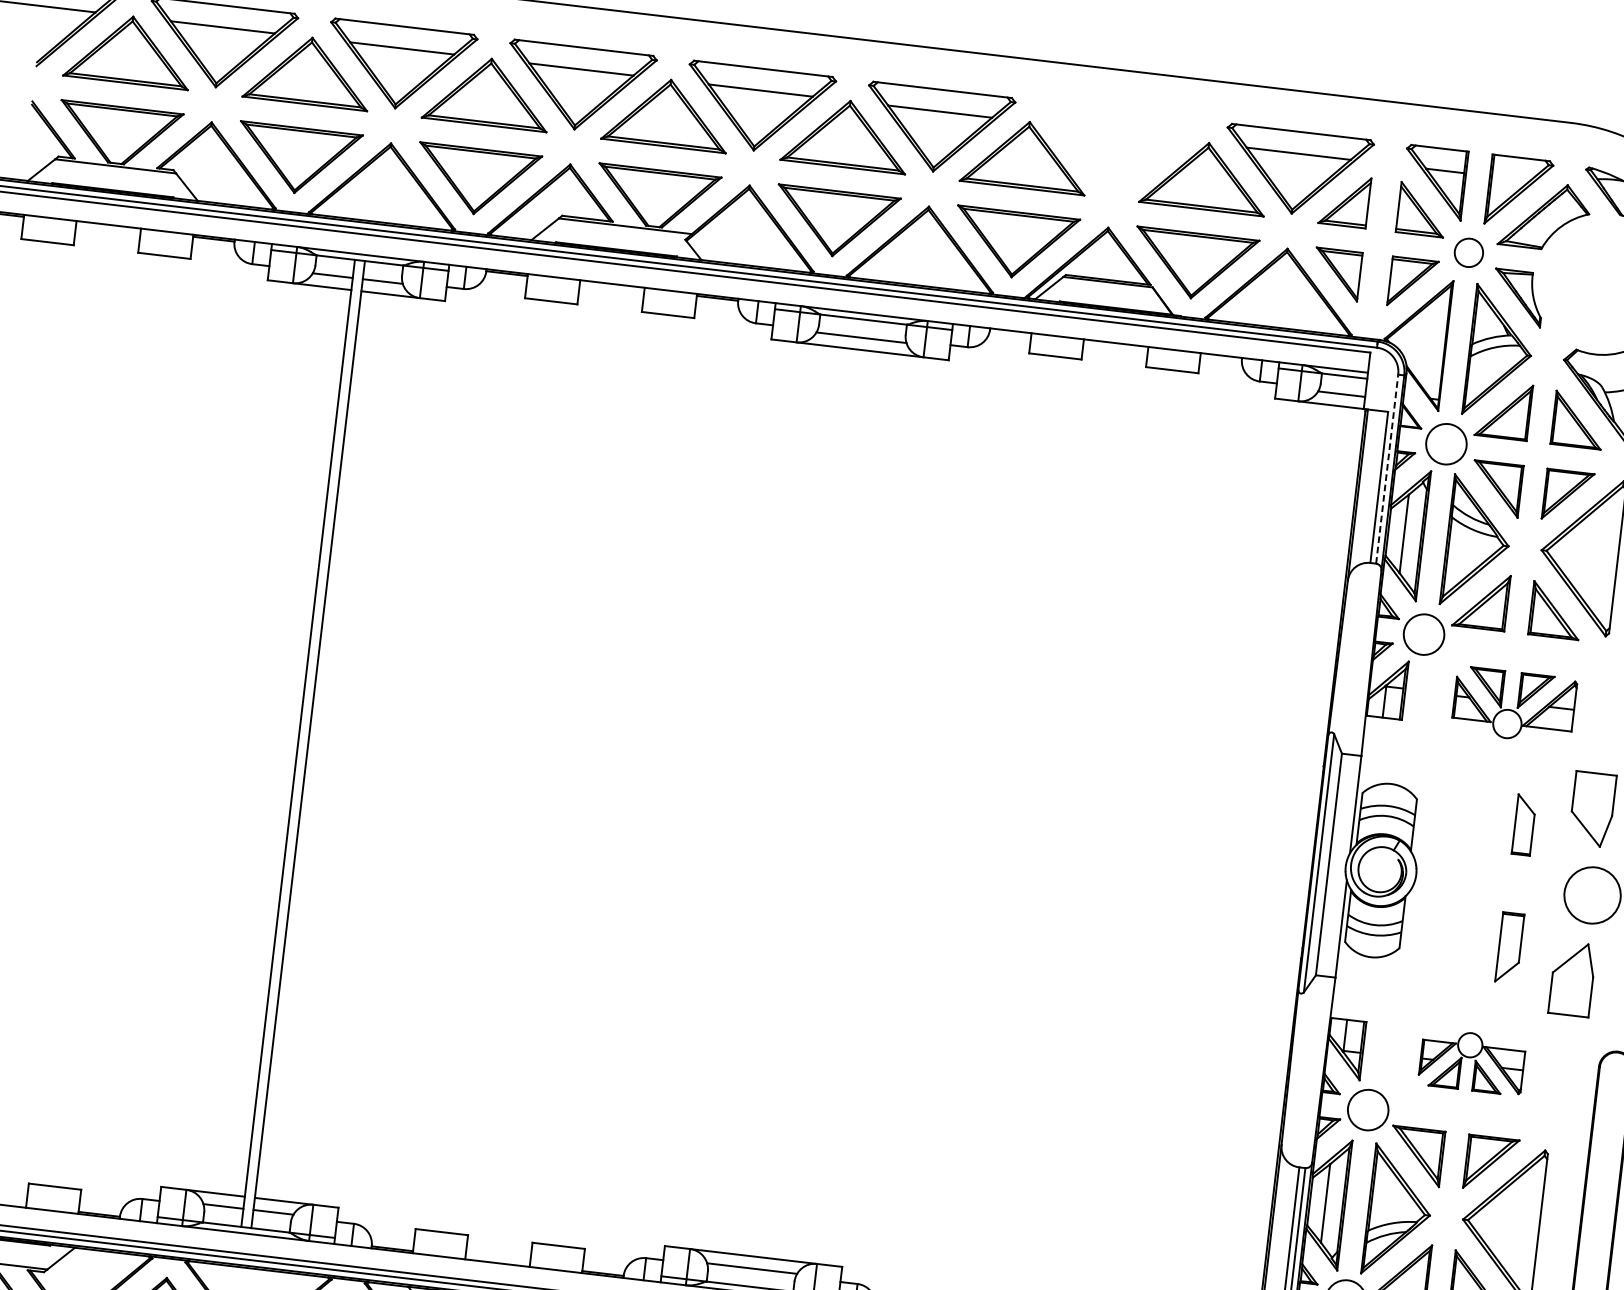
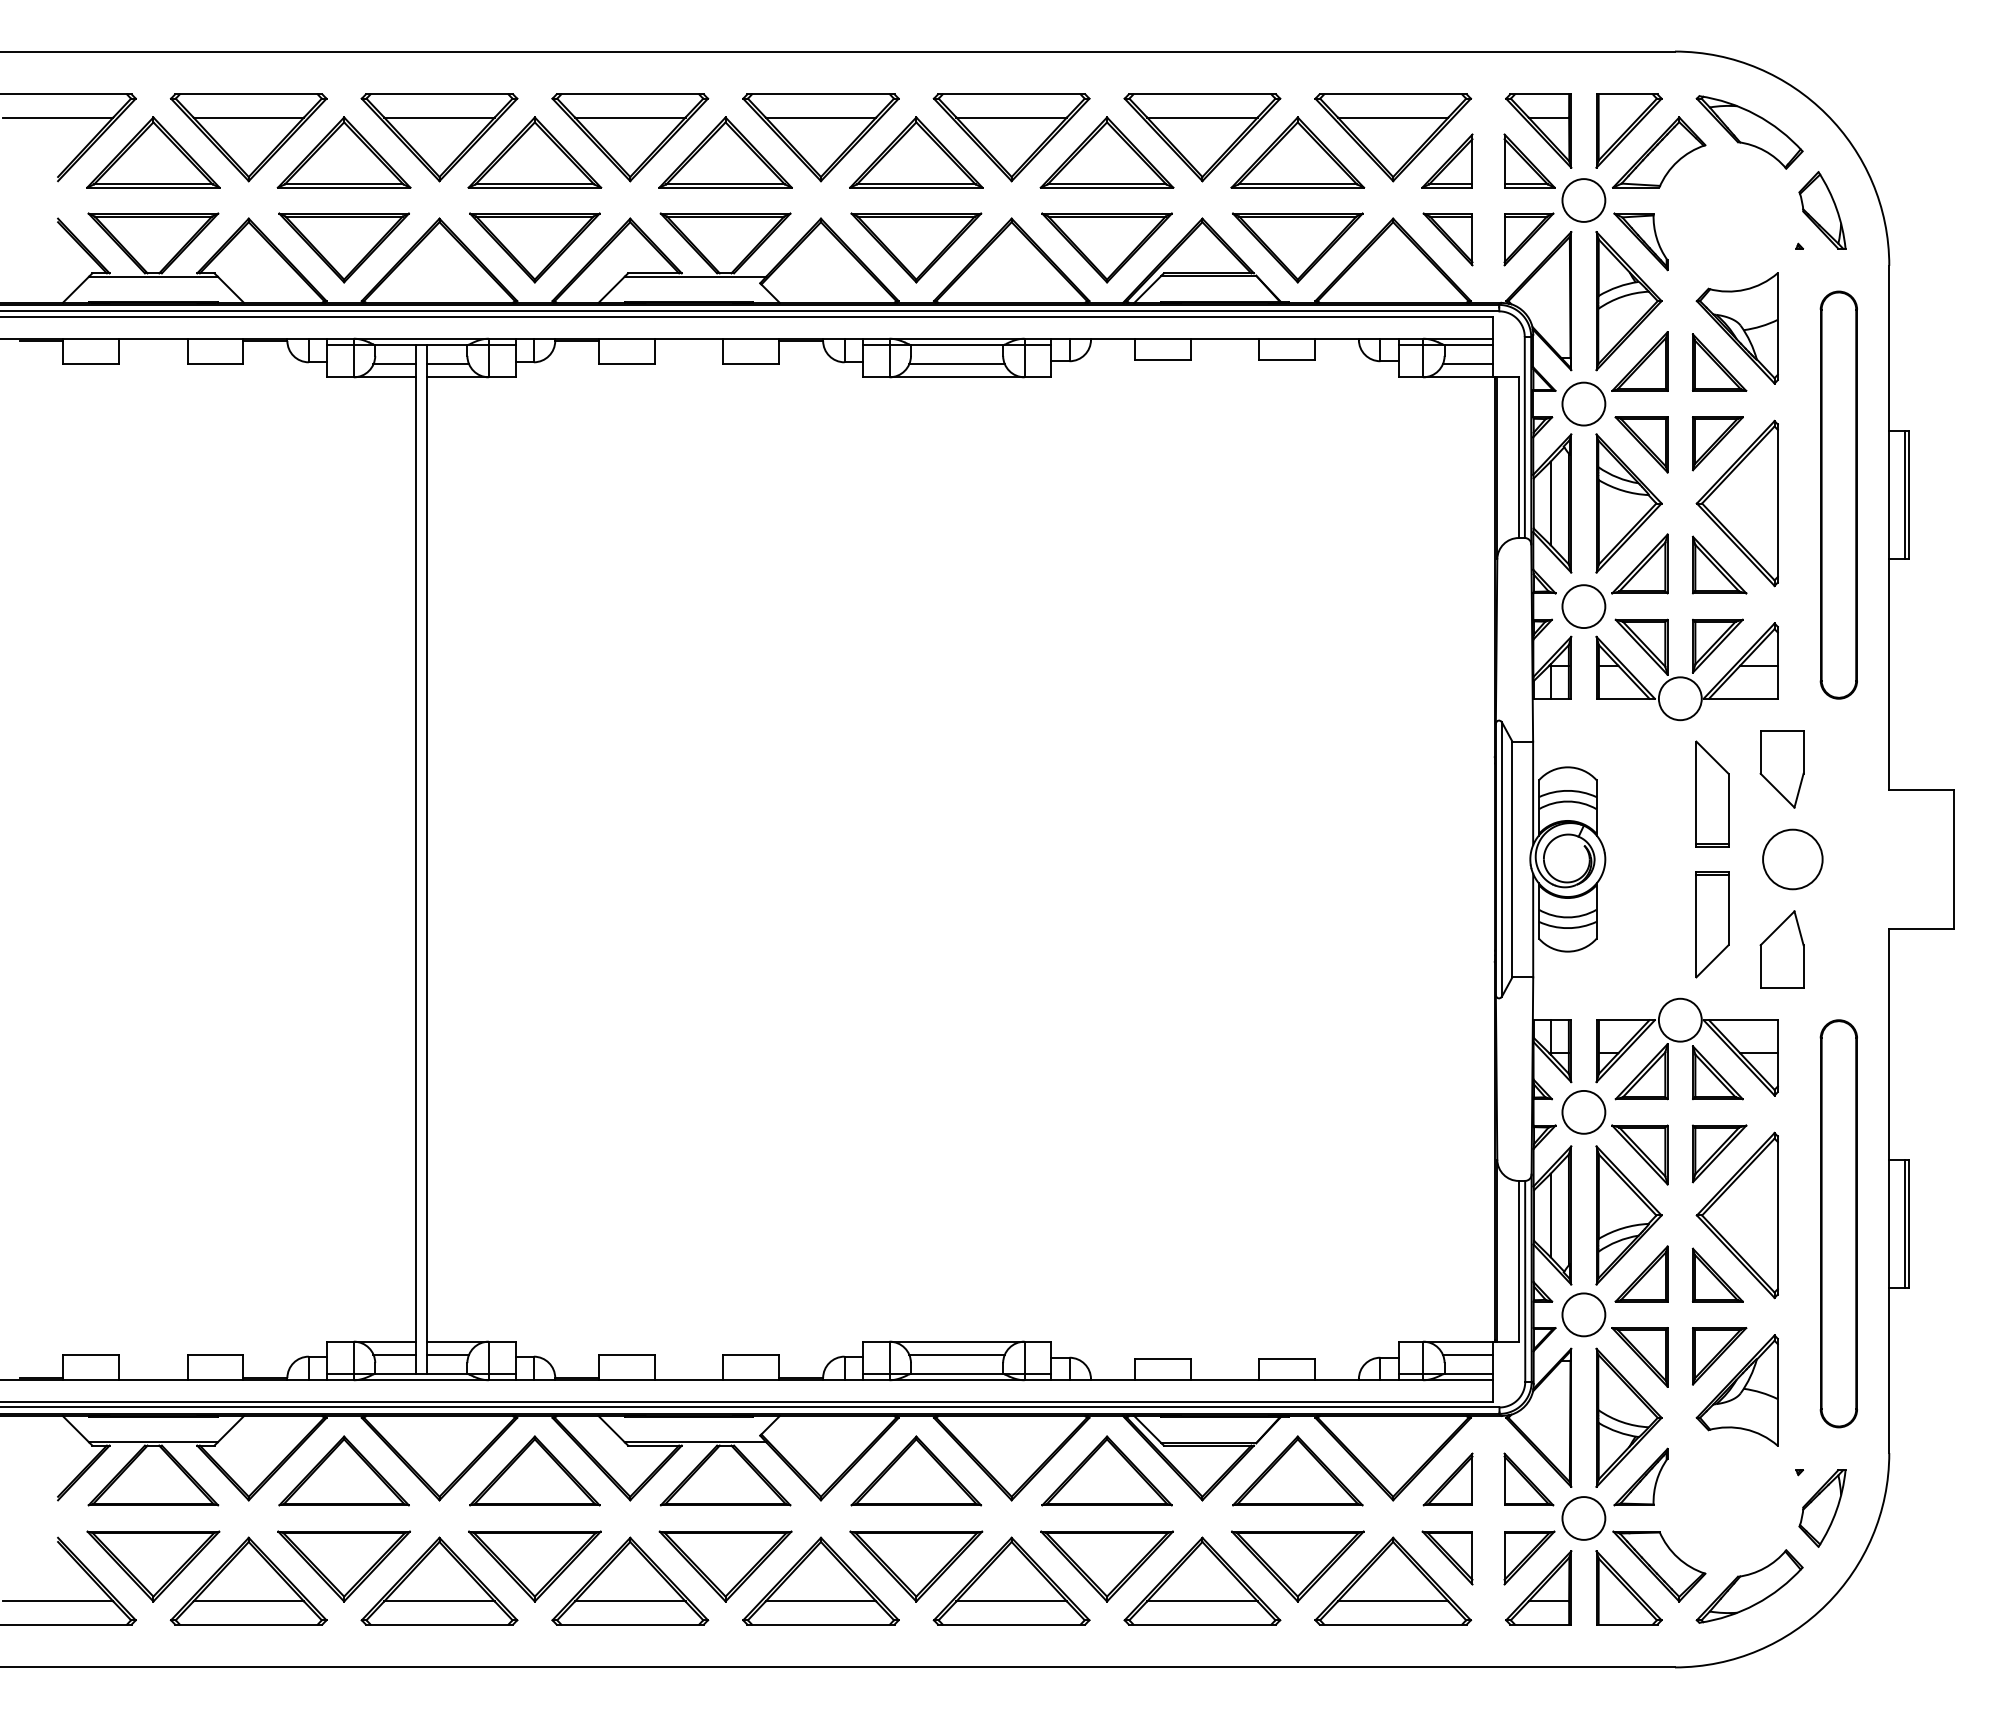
part: (1117, 151) -> (1202, 137), added
circle: (1468, 252) -> (1583, 200), size x1.43
line: (1386, 469) -> (1524, 437), dashed -> solid
part: (1513, 705) -> (1686, 669), size x1.43
part: (1524, 824) -> (1712, 793), size x1.67
part: (1509, 947) -> (1712, 924), size x1.43
part: (1471, 1061) -> (1686, 1048), size x1.67

